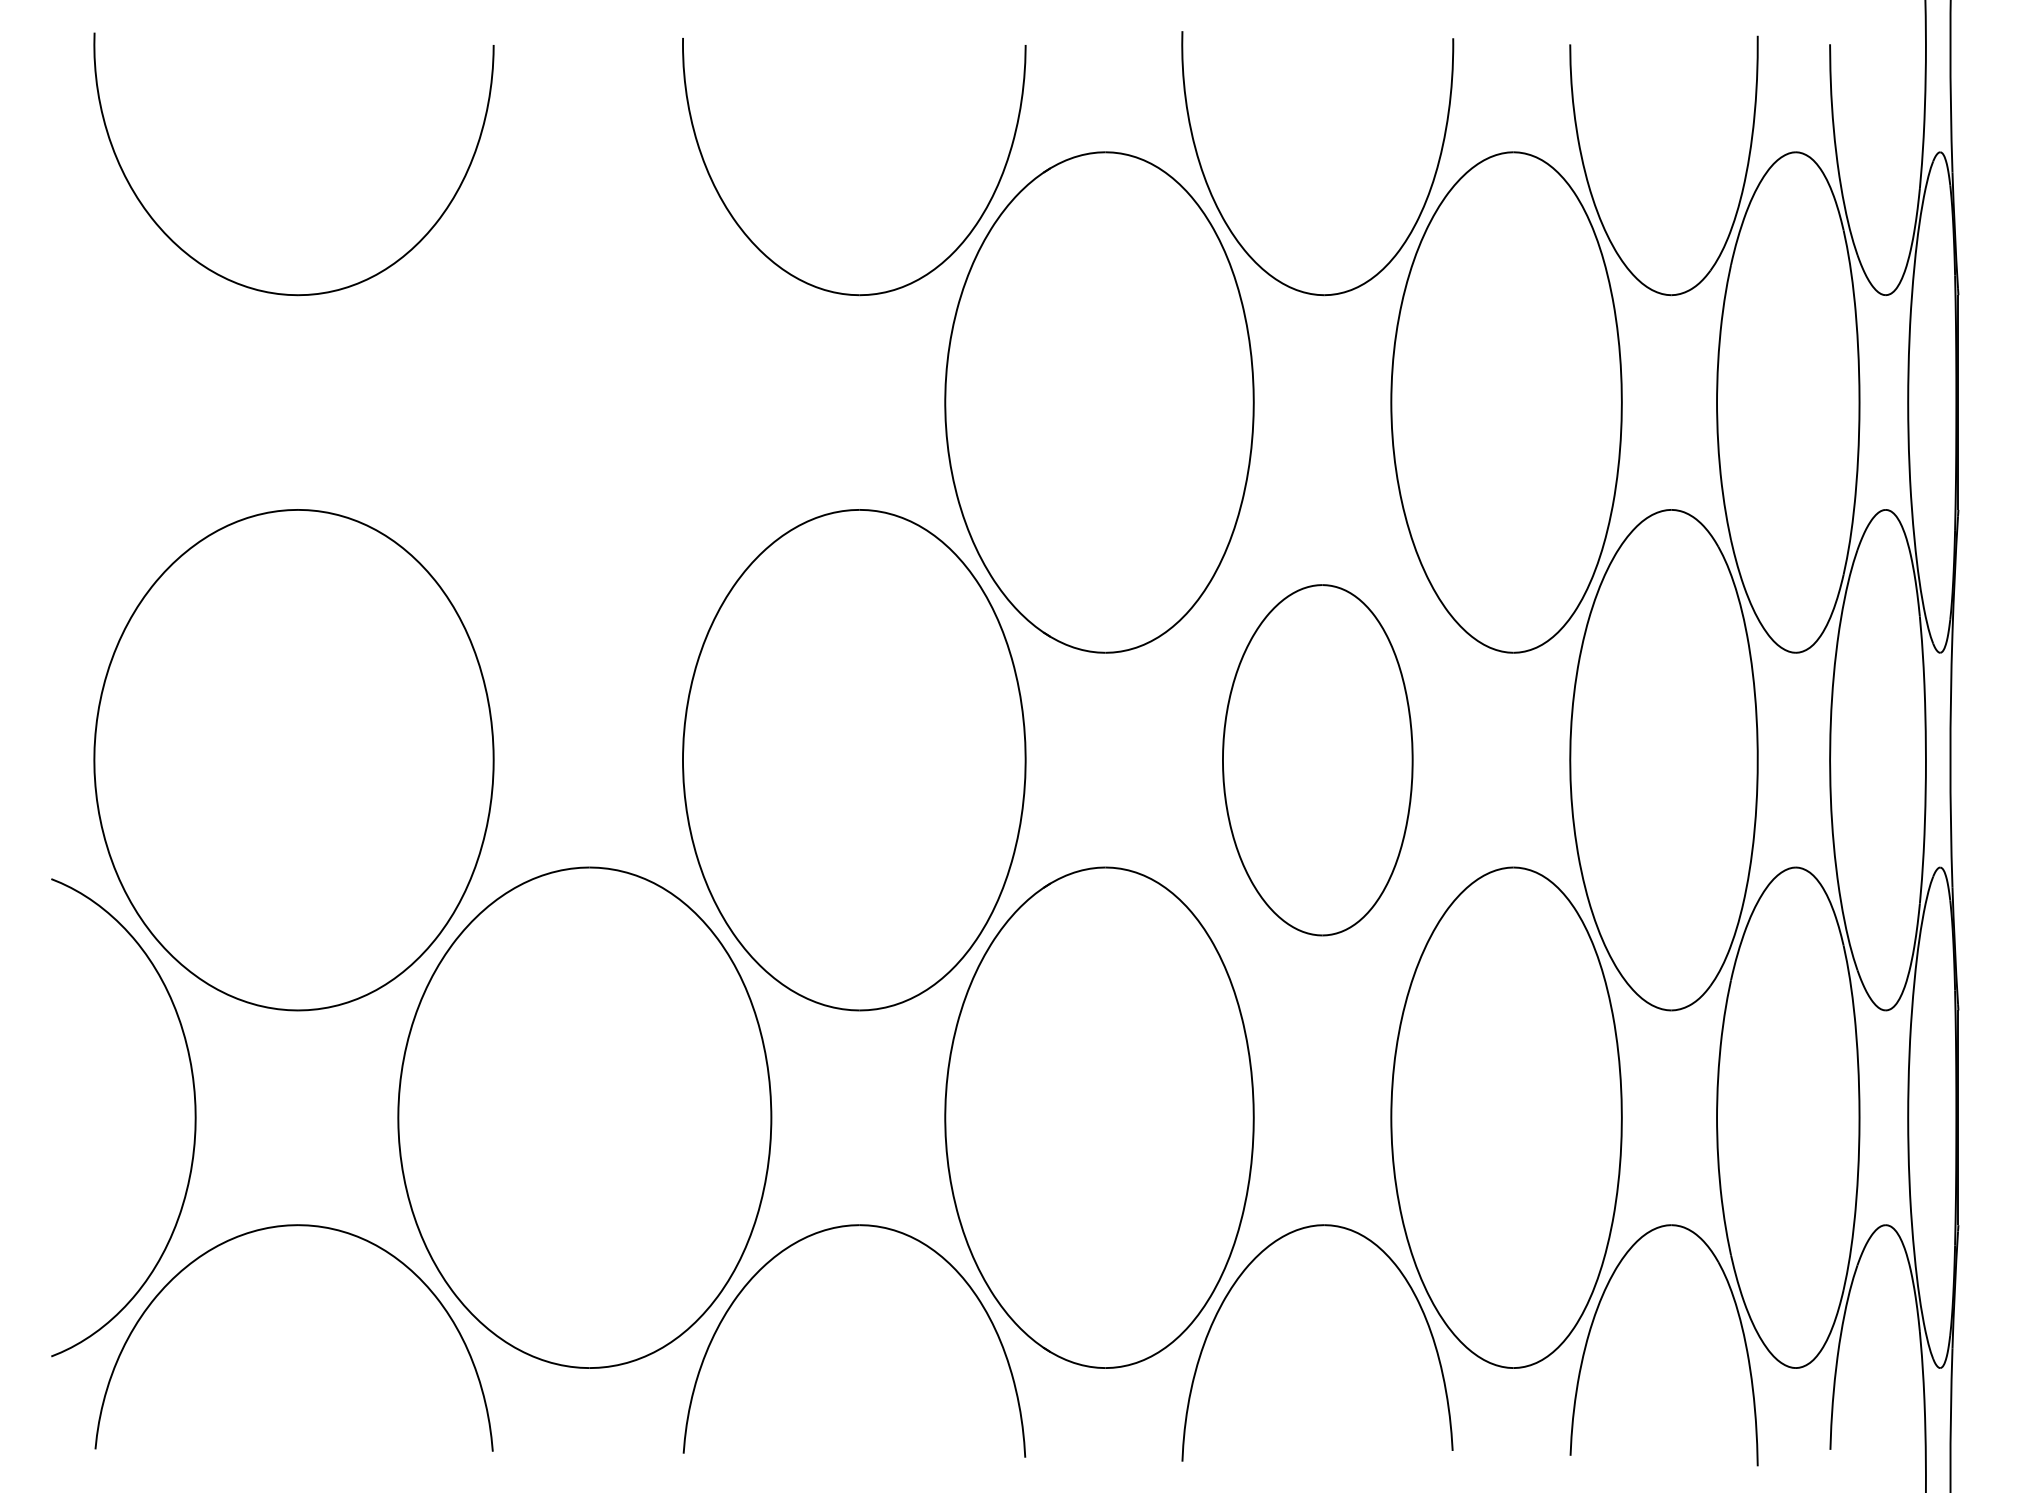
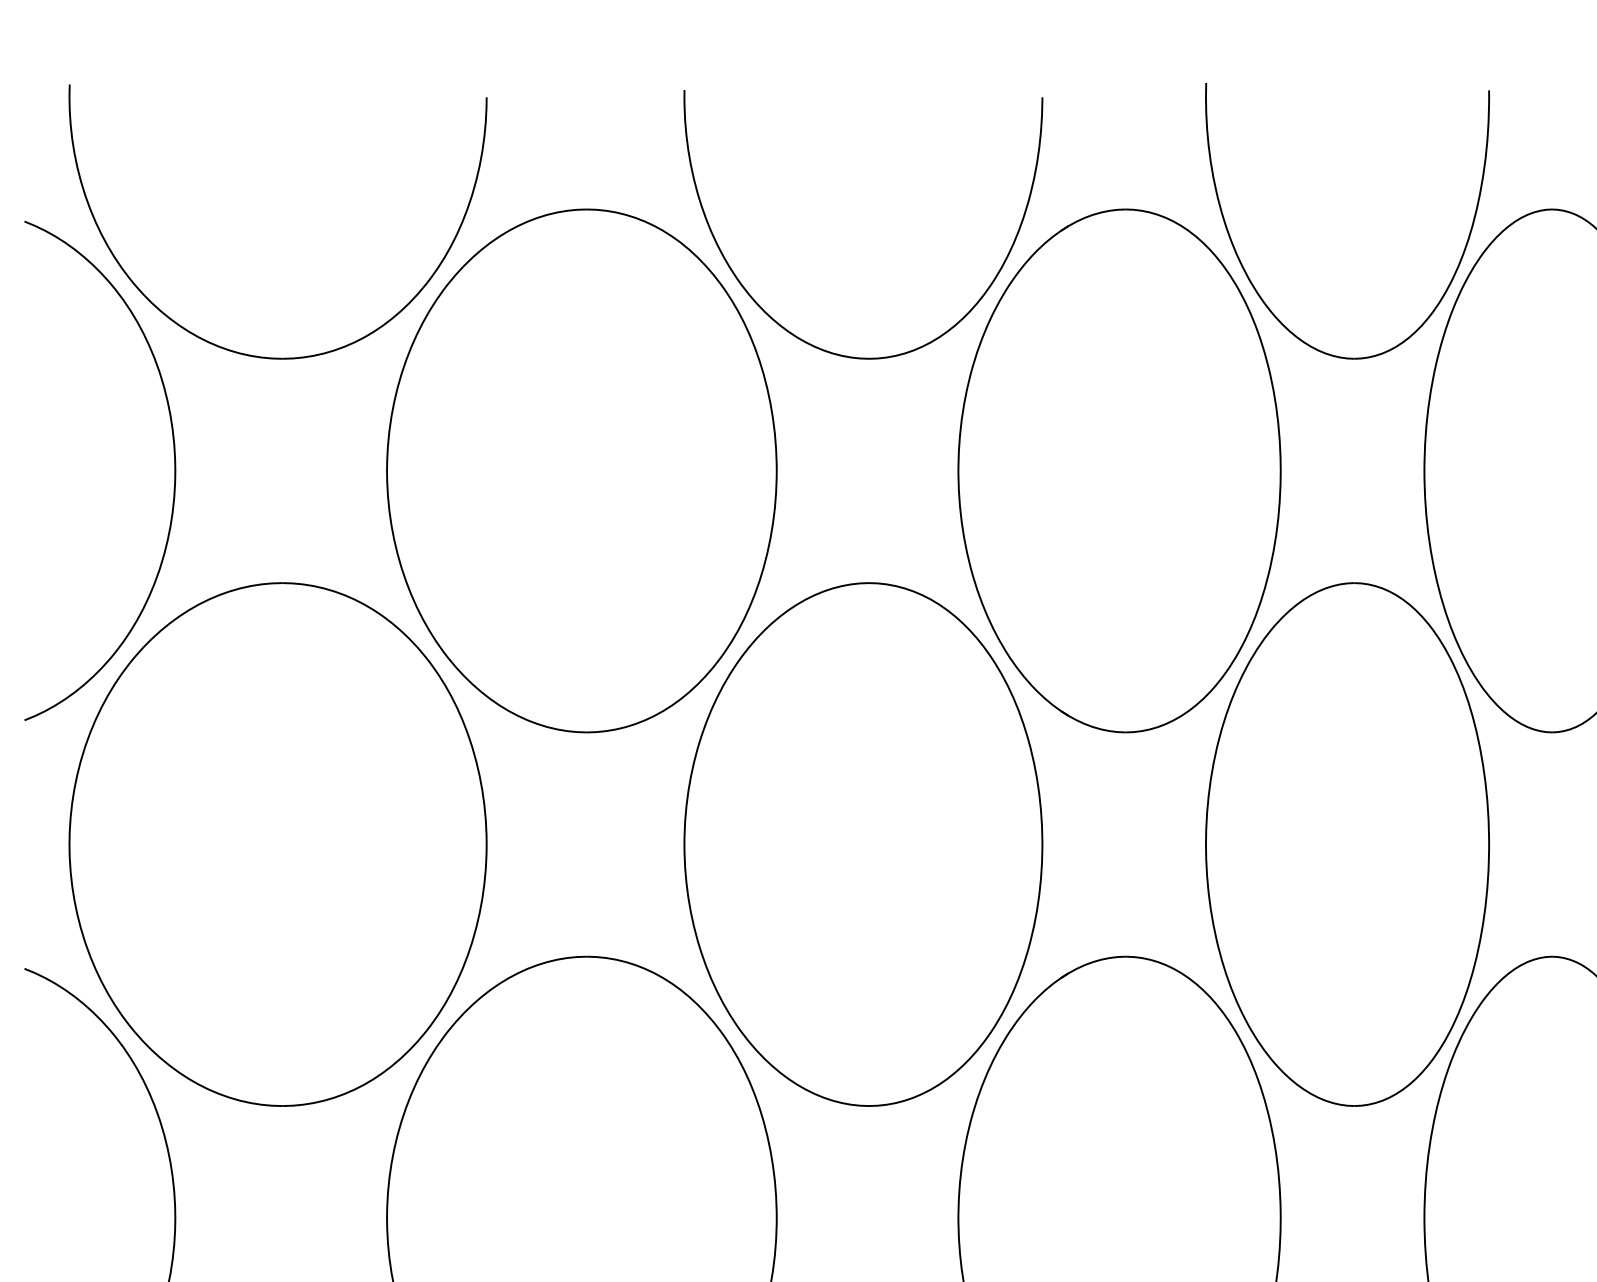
curve: (194, 402) -> (174, 470), added
part: (584, 402) -> (581, 470), added
part: (1317, 760) -> (1347, 844), size x1.43

